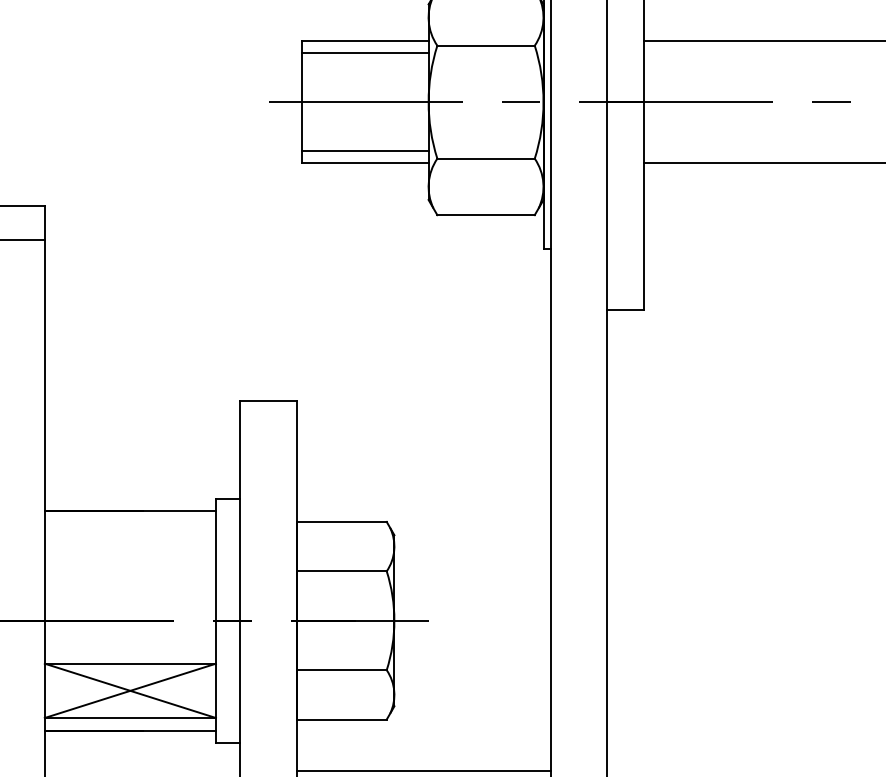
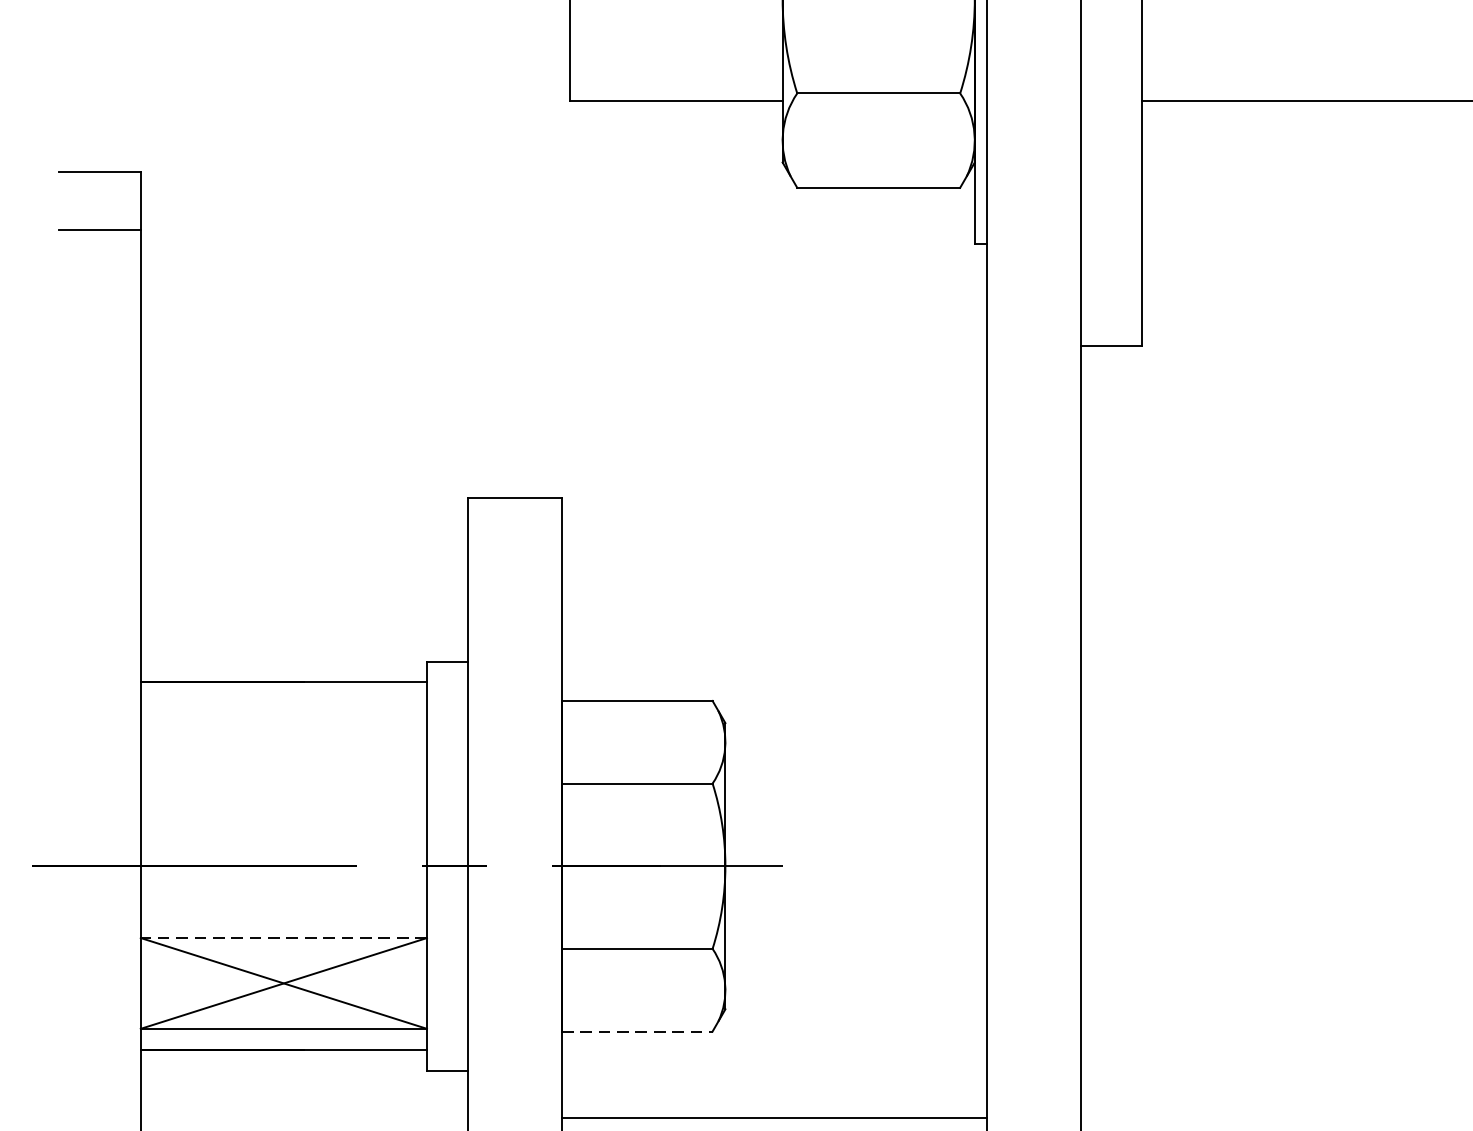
line: (364, 151) -> (675, 81), removed
line: (130, 663) -> (284, 937), solid -> dashed
line: (342, 719) -> (638, 1031), solid -> dashed

